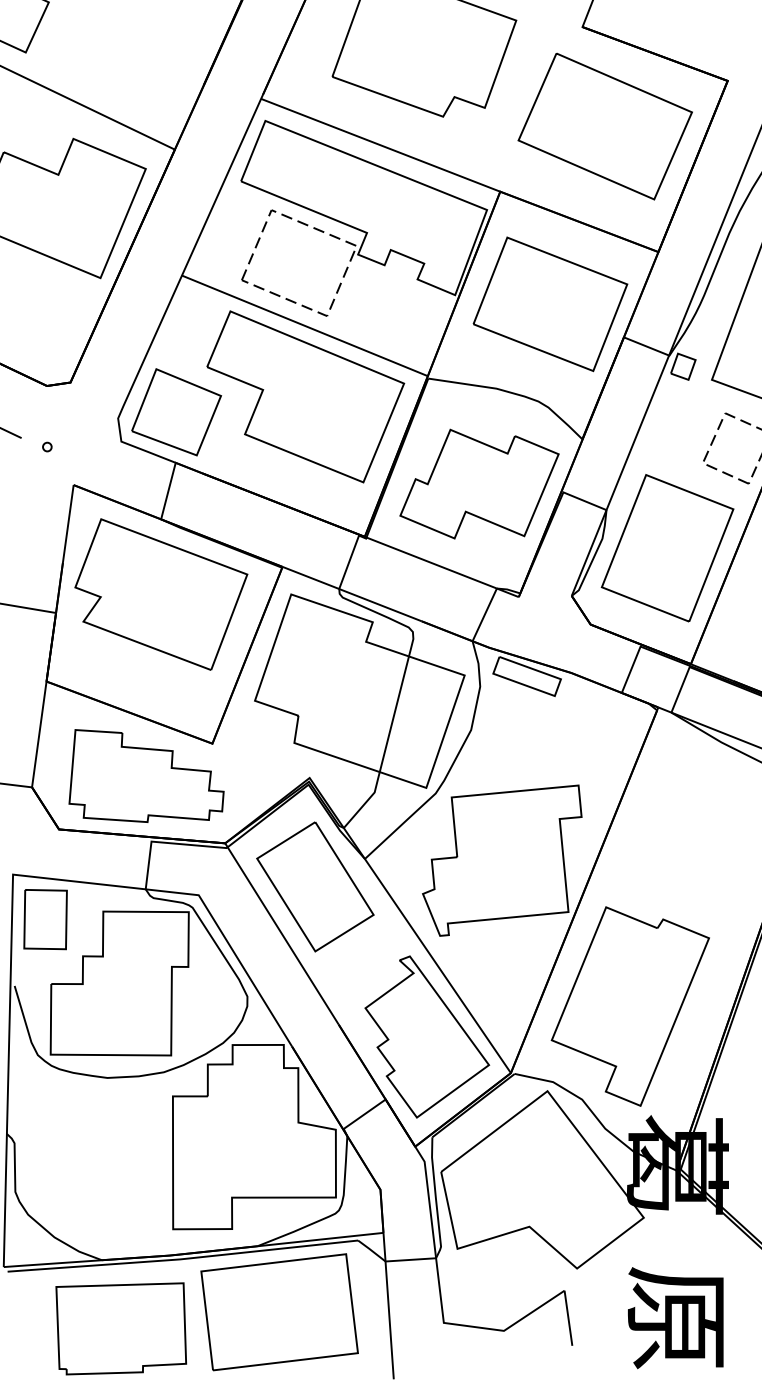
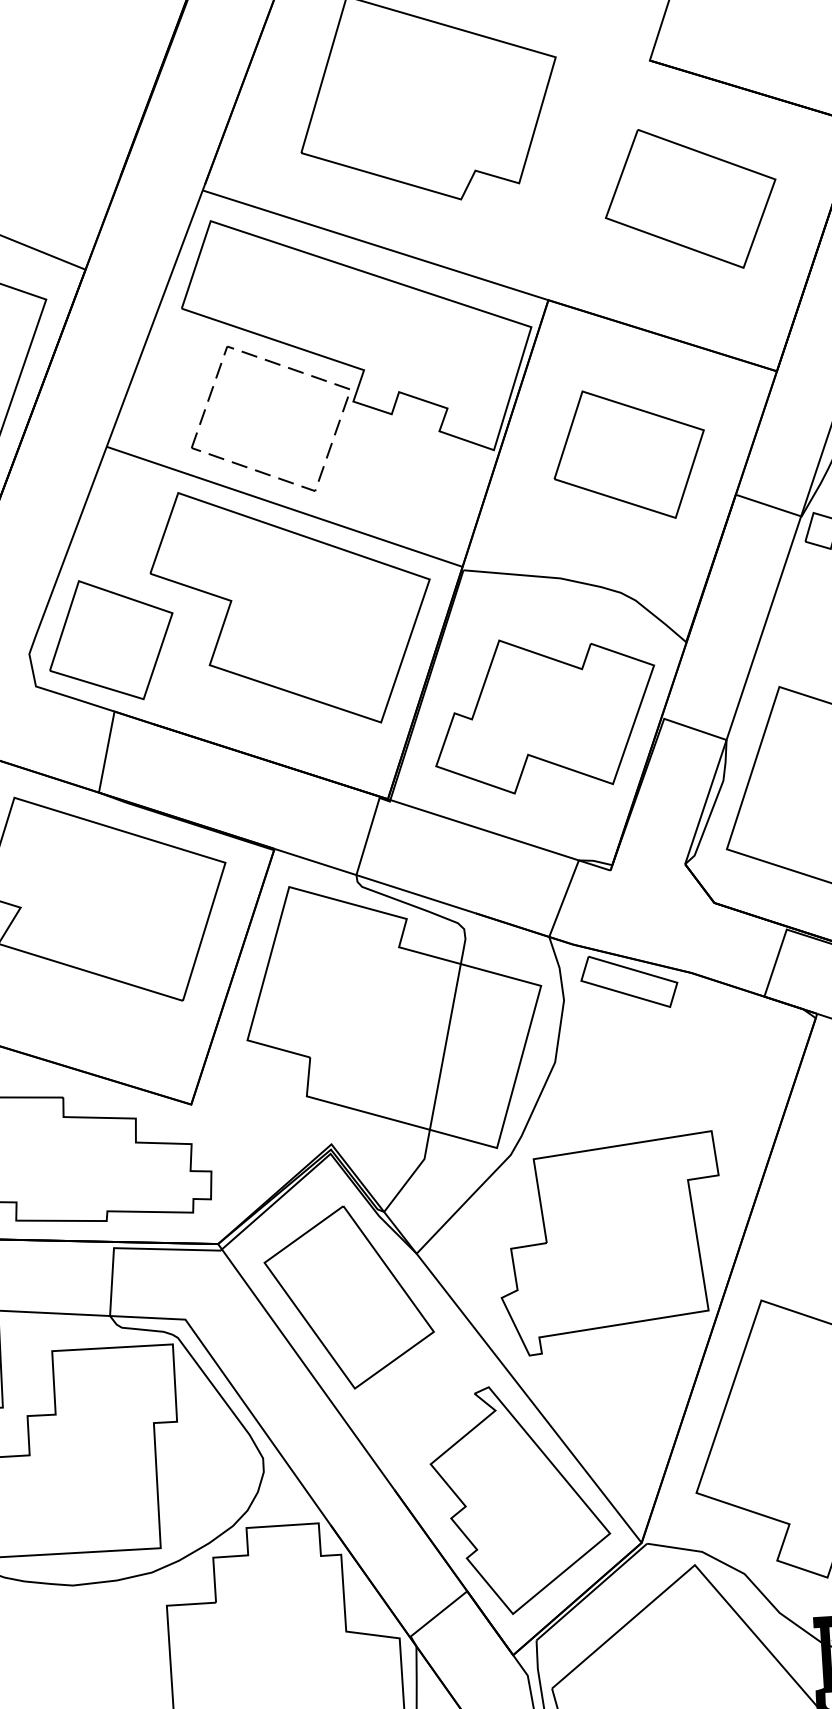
part: (604, 126) -> (689, 198), size x0.7
part: (550, 304) -> (629, 454), size x0.7

